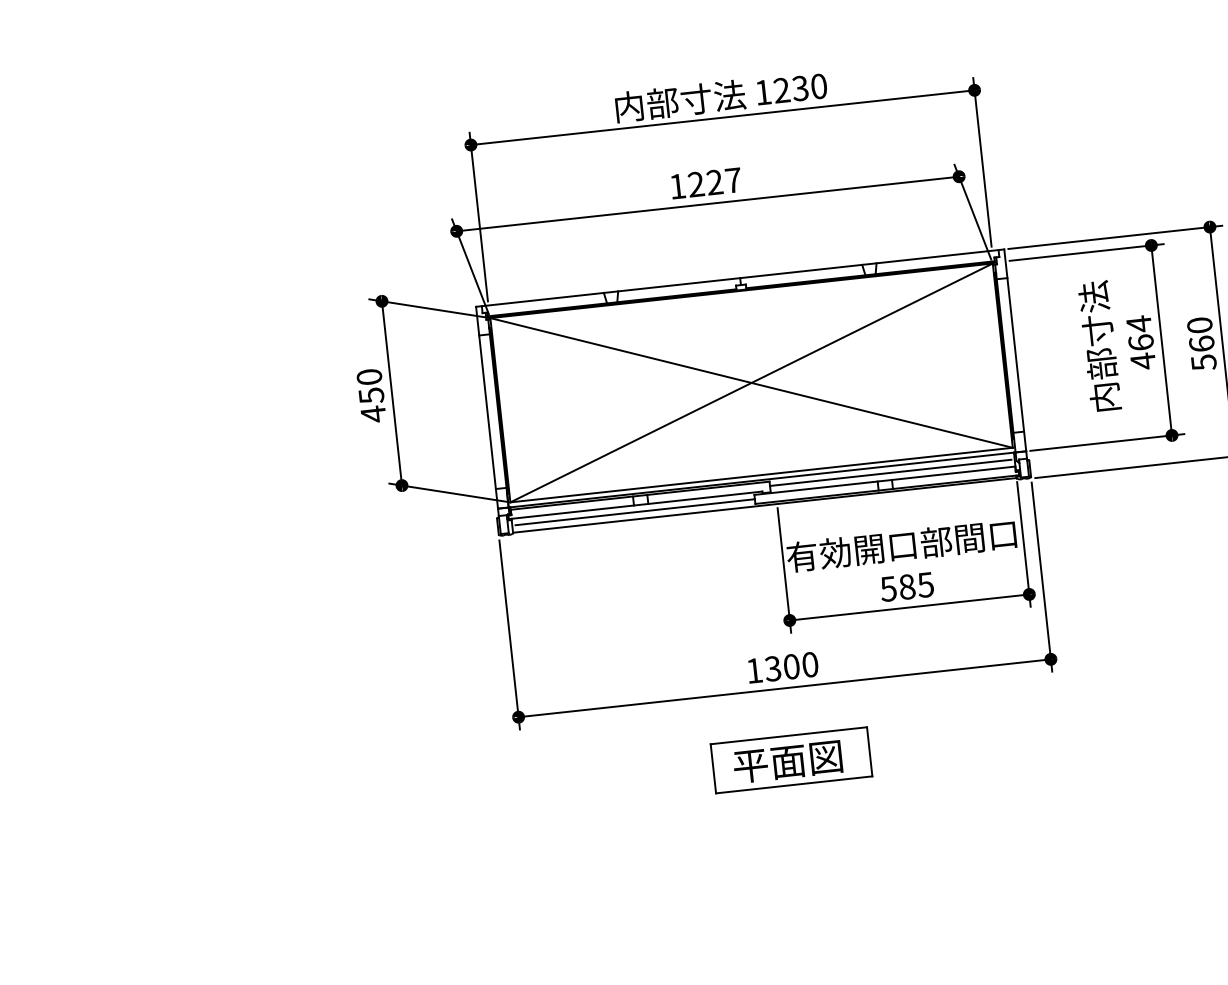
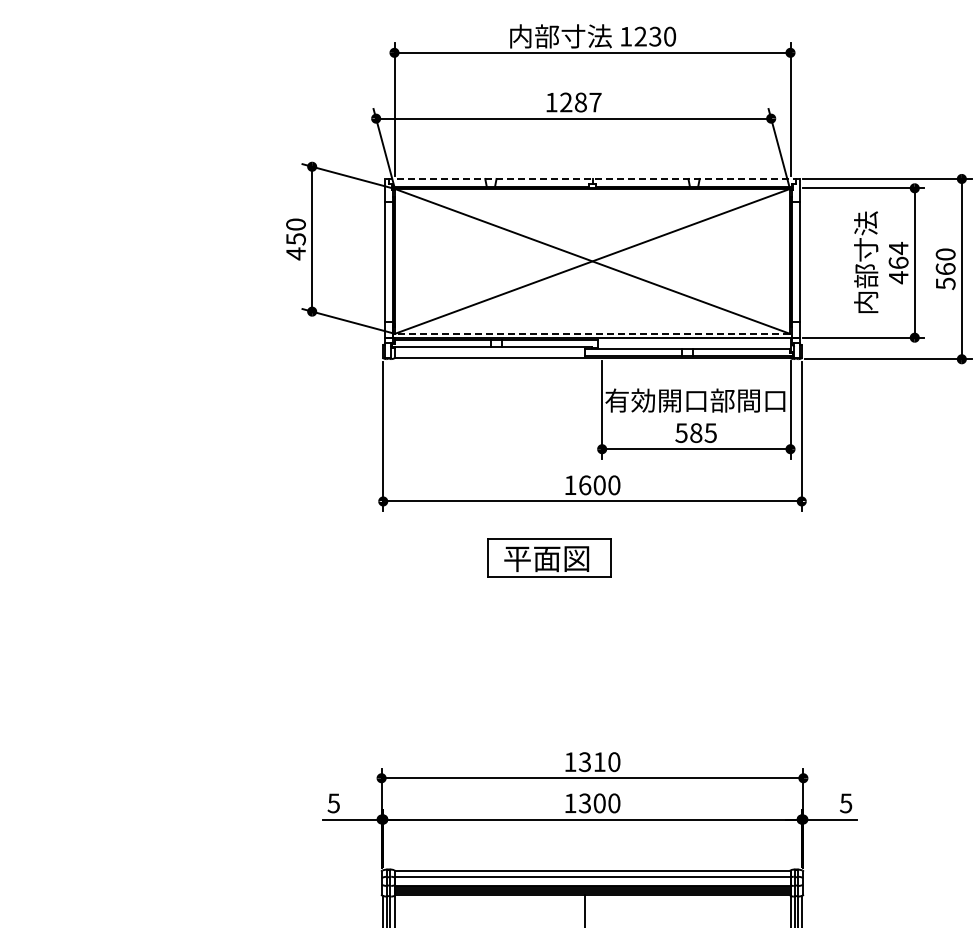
text: (714, 182) -> (580, 102), 1227 -> 1287
line: (740, 277) -> (592, 178), solid -> dashed
line: (890, 473) -> (692, 343), removed
line: (761, 474) -> (592, 333), solid -> dashed
line: (635, 512) -> (491, 352), removed
text: (772, 669) -> (584, 485), 1300 -> 1600
part: (791, 759) -> (549, 557), moved

